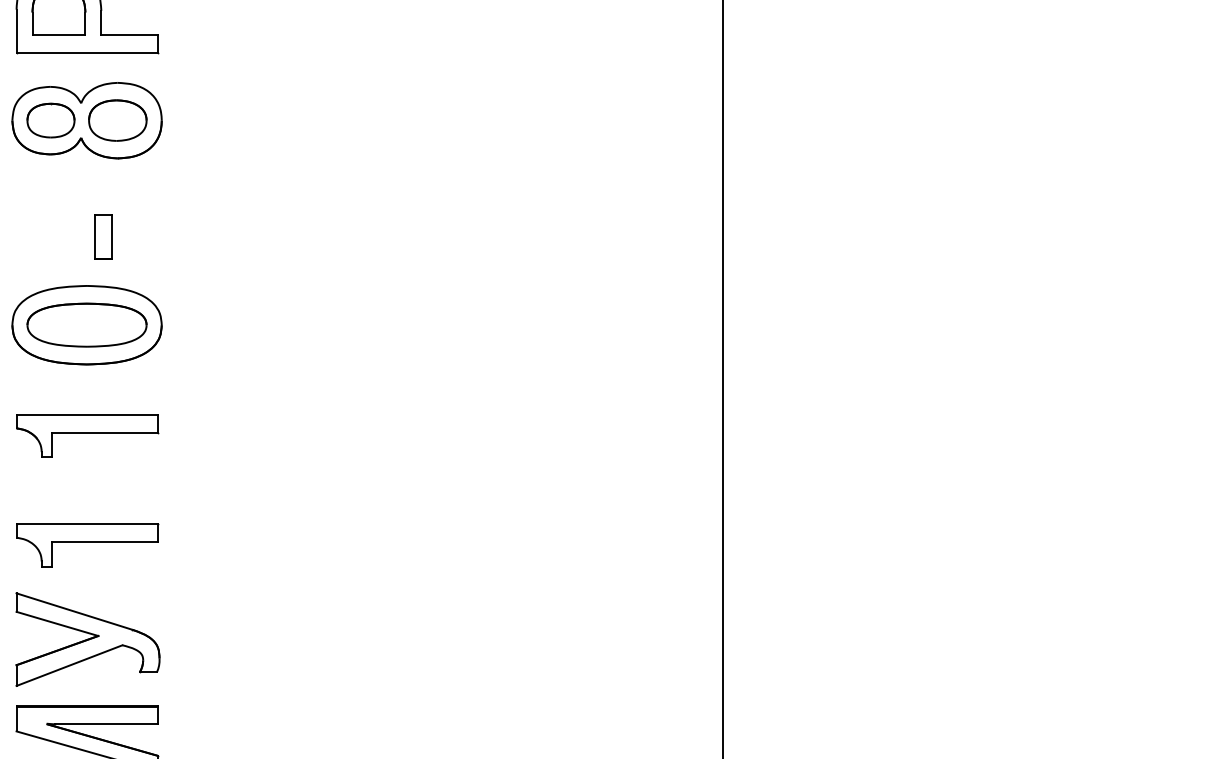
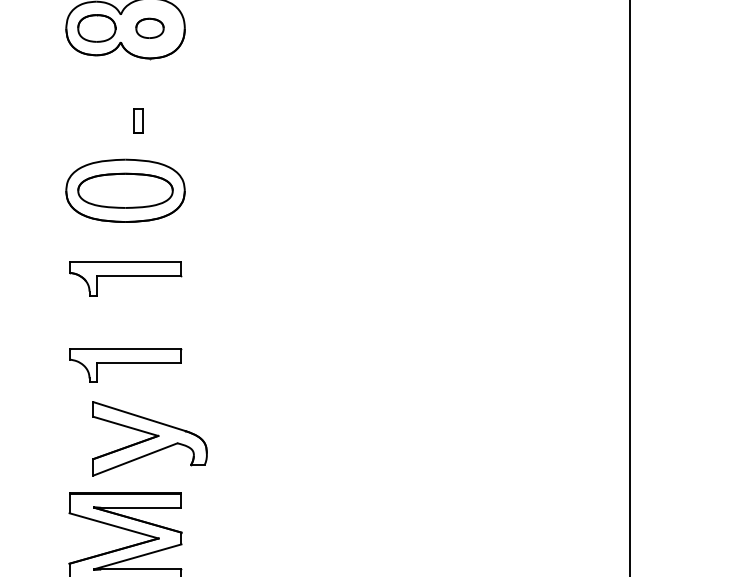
part: (117, 120) -> (149, 28), size x0.6
part: (103, 236) -> (138, 120), size x0.7
part: (87, 639) -> (149, 438), moved

